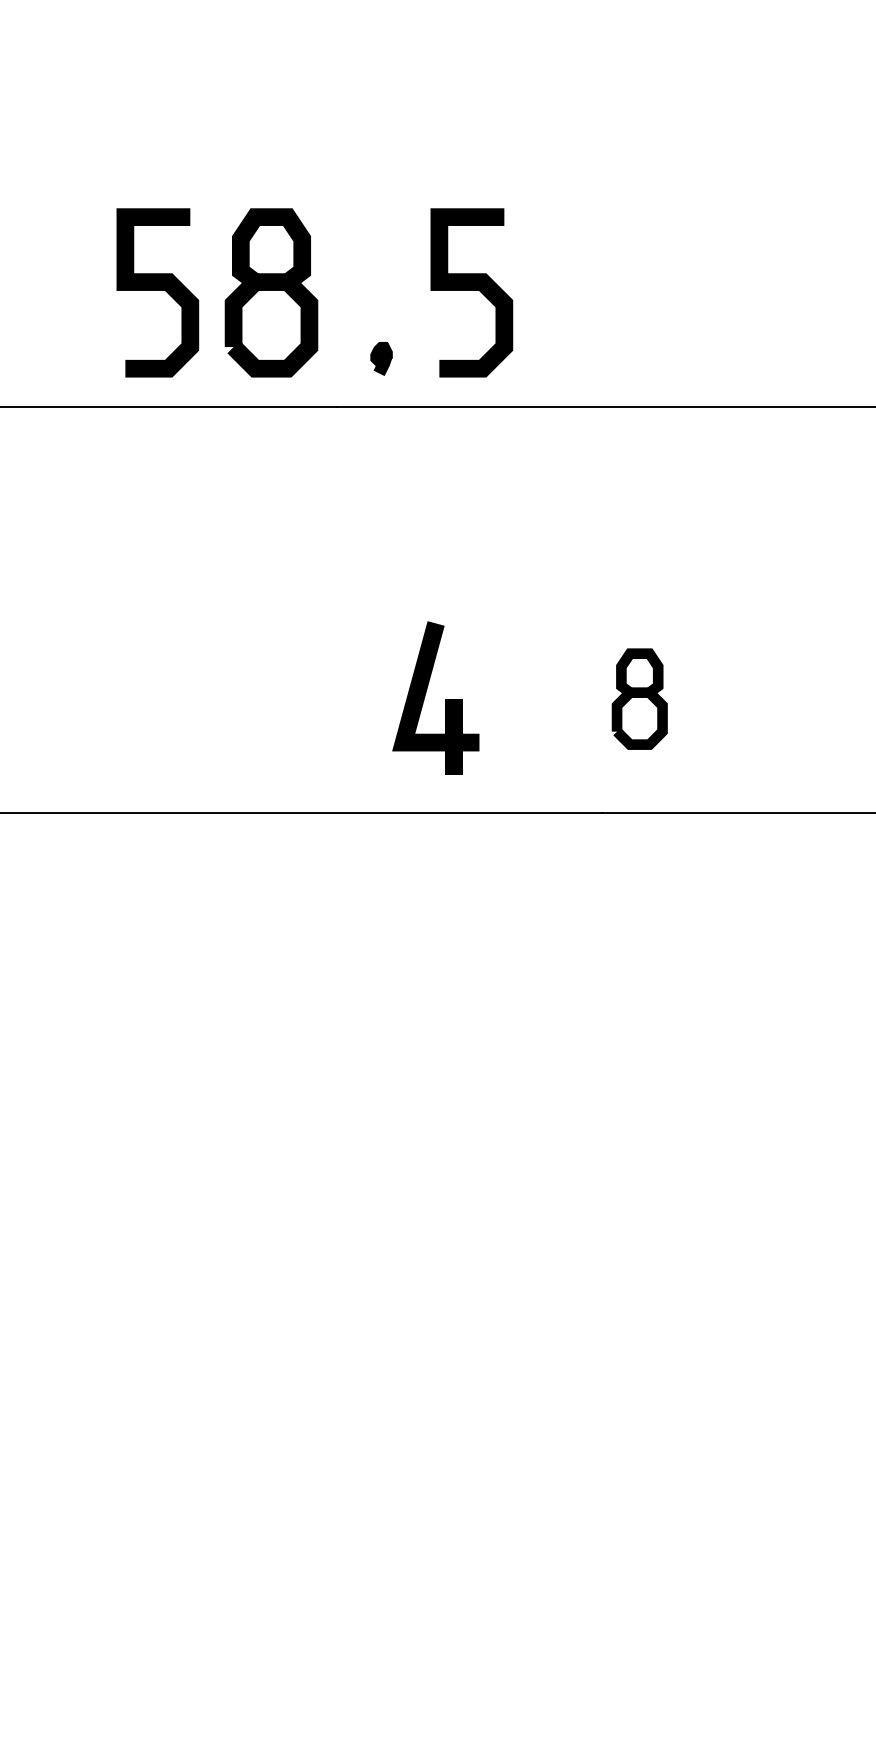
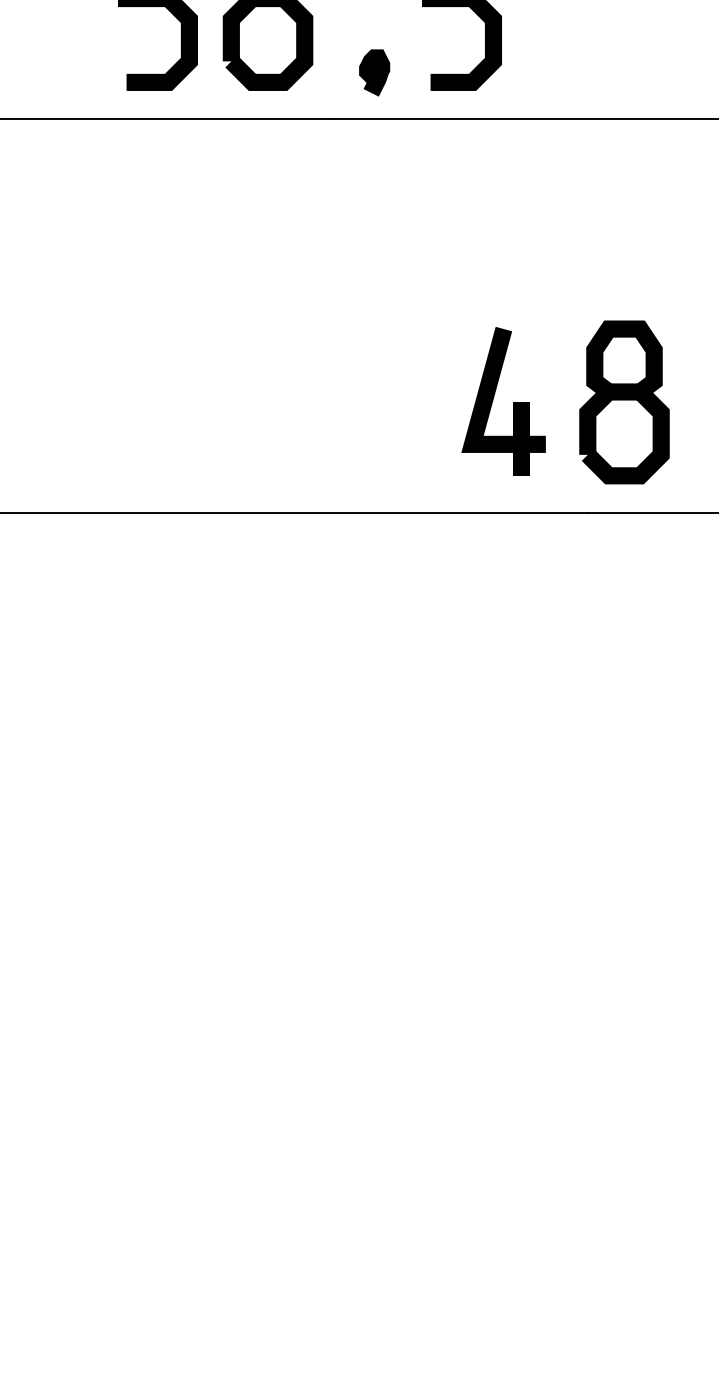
part: (381, 358) -> (374, 72), size x1.43
part: (426, 693) -> (494, 396), moved
part: (639, 698) -> (624, 401), size x1.67

